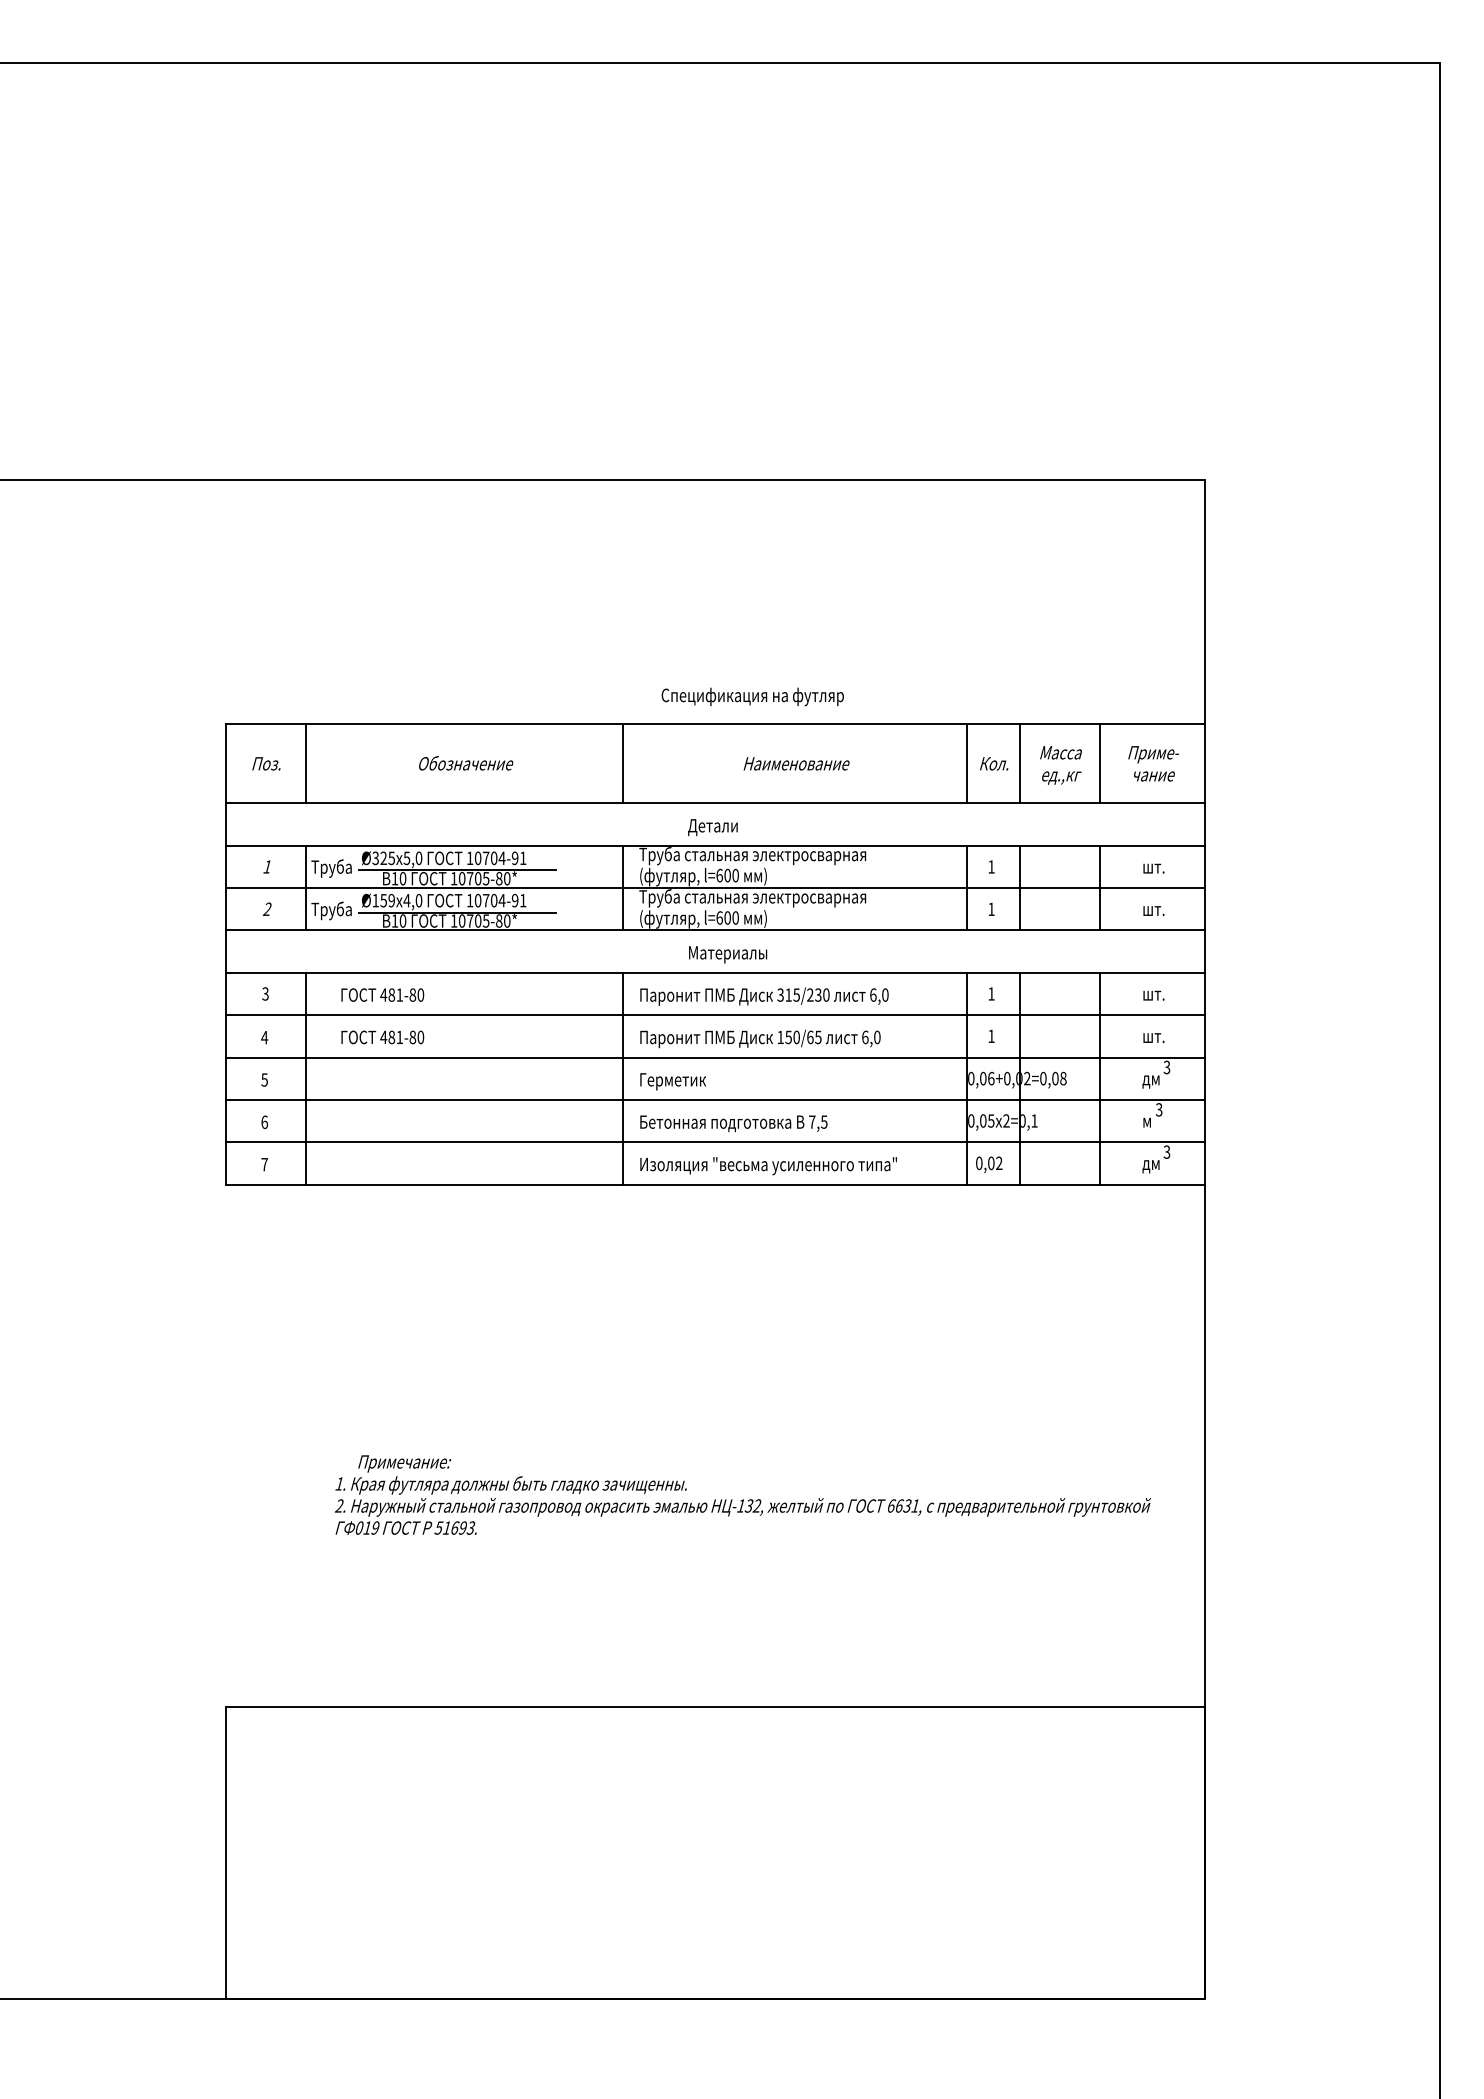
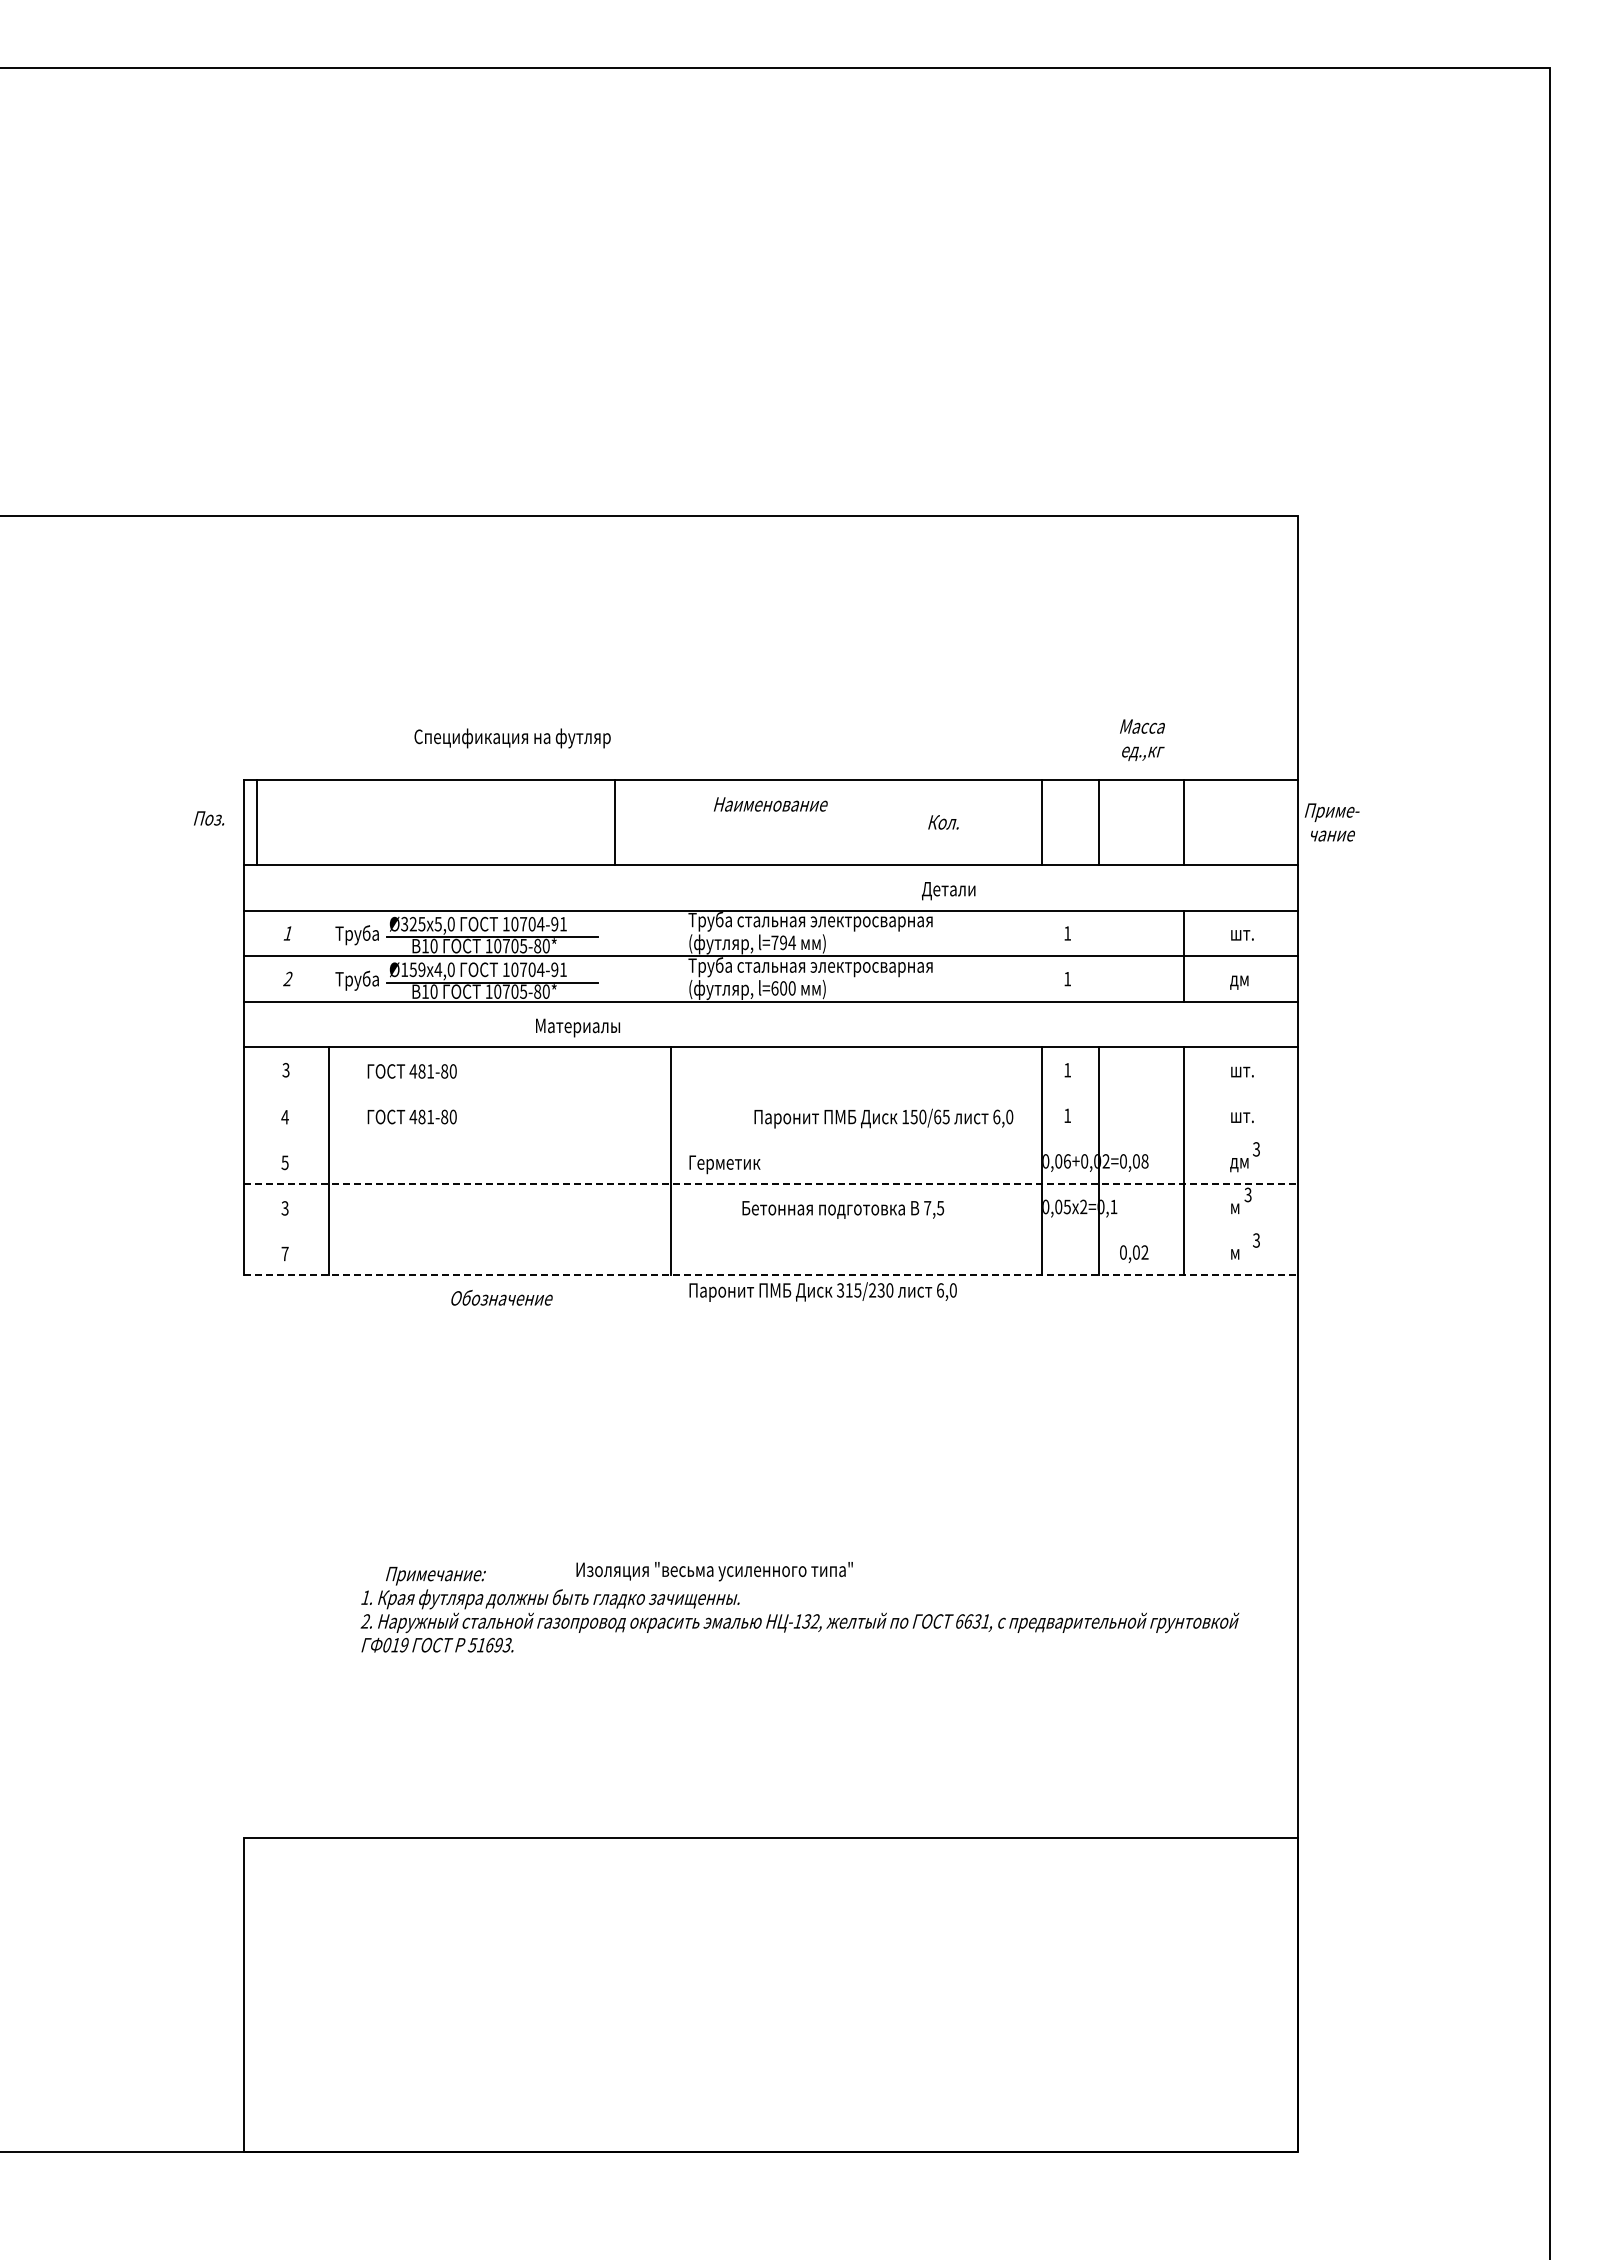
text: (752, 696) -> (512, 738), moved
text: (465, 762) -> (501, 1297), moved
text: (266, 763) -> (209, 818), moved
line: (305, 763) -> (257, 822), moved
line: (623, 763) -> (615, 822), moved
text: (796, 763) -> (770, 804), moved
text: (994, 763) -> (943, 822), moved
text: (1153, 763) -> (1331, 822), moved
text: (1061, 764) -> (1142, 739), moved
text: (712, 827) -> (948, 891), moved
text: (727, 875) -> (783, 942), l=600 -> l=794
line: (305, 887) -> (329, 955), removed
line: (623, 887) -> (671, 955), removed
line: (967, 887) -> (1041, 955), removed
line: (1020, 887) -> (1098, 955), removed
text: (1153, 912) -> (1241, 982), шт. -> дм
text: (727, 954) -> (577, 1027), moved
text: (763, 996) -> (822, 1291), moved
line: (715, 1015) -> (770, 1093), removed
text: (760, 1038) -> (883, 1118), moved
line: (715, 1057) -> (770, 1138), removed
line: (716, 1100) -> (771, 1184), solid -> dashed
text: (264, 1122) -> (284, 1208), 6 -> 3
text: (734, 1123) -> (843, 1209), moved
line: (715, 1141) -> (770, 1229), removed
text: (989, 1164) -> (1134, 1253), moved
text: (768, 1166) -> (714, 1571), moved
text: (1151, 1167) -> (1239, 1256), дм -> м
line: (716, 1184) -> (771, 1275), solid -> dashed

